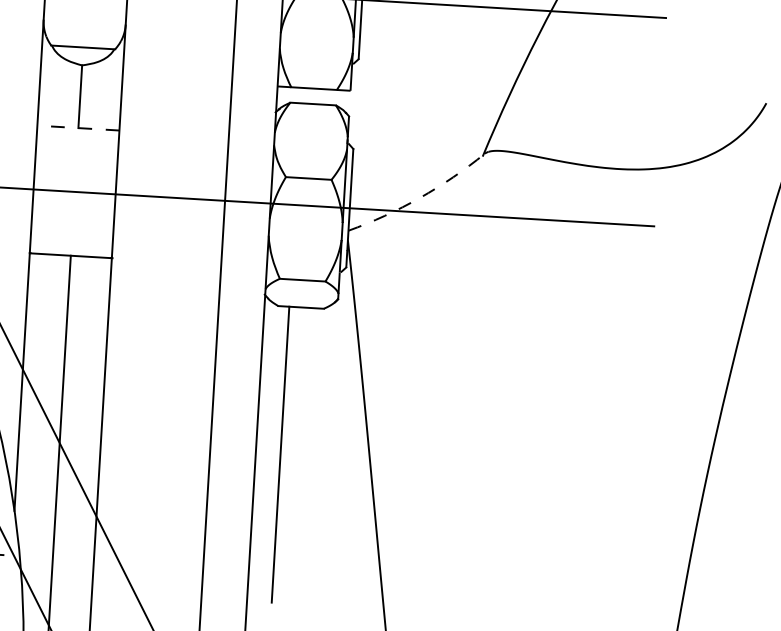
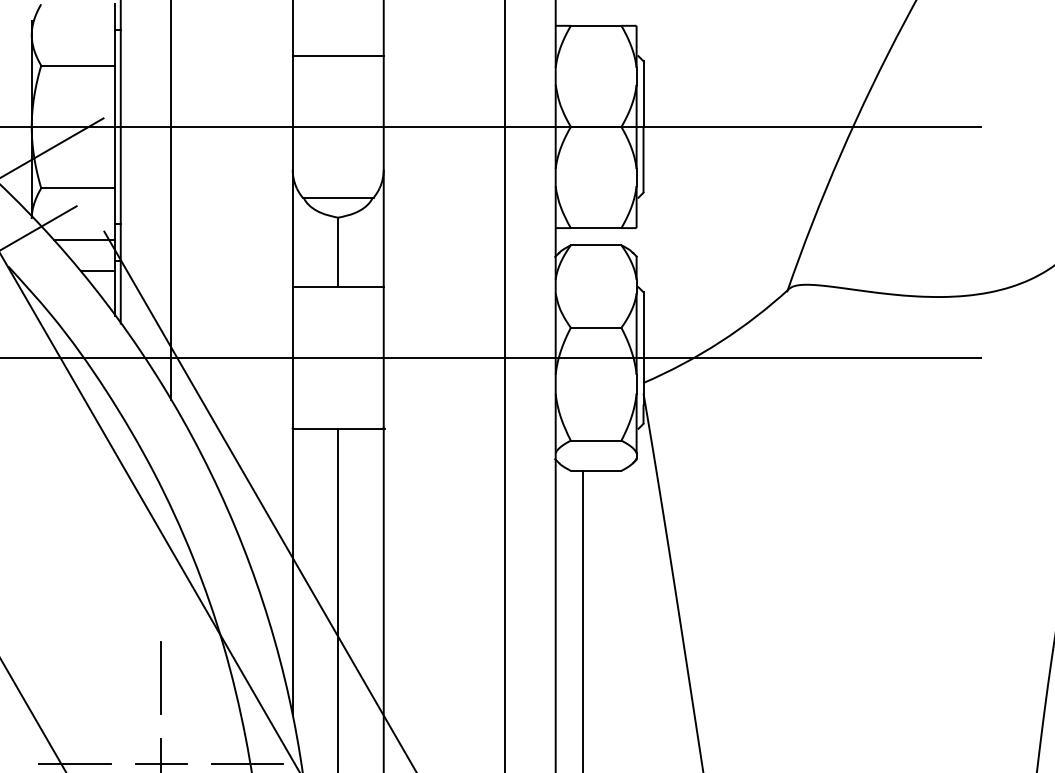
line: (78, 128) -> (338, 287), dashed -> solid
arc: (420, 198) -> (720, 342), dashed -> solid

